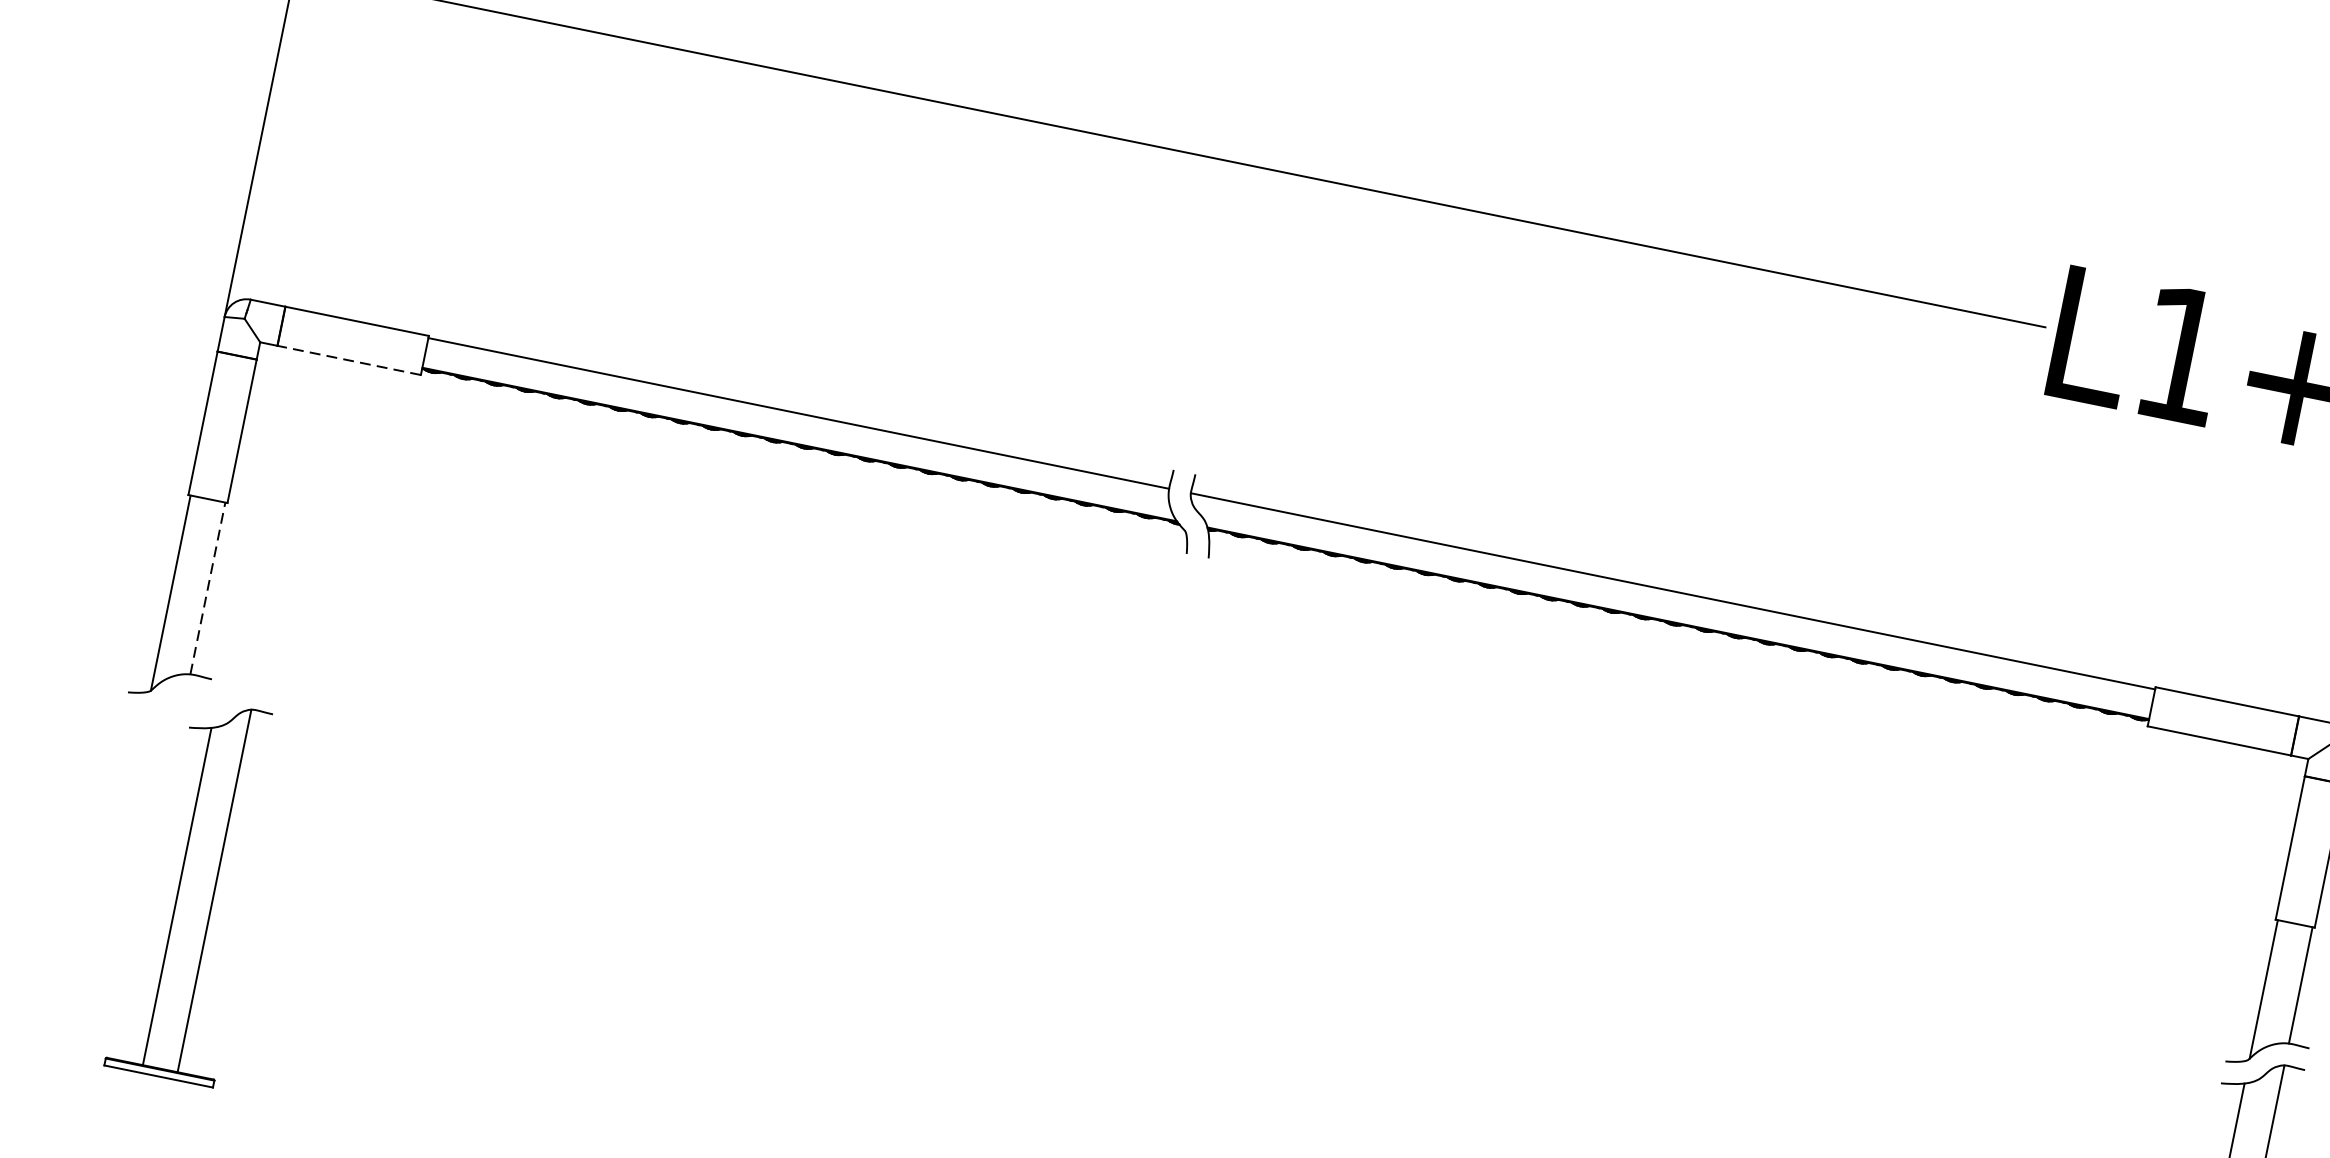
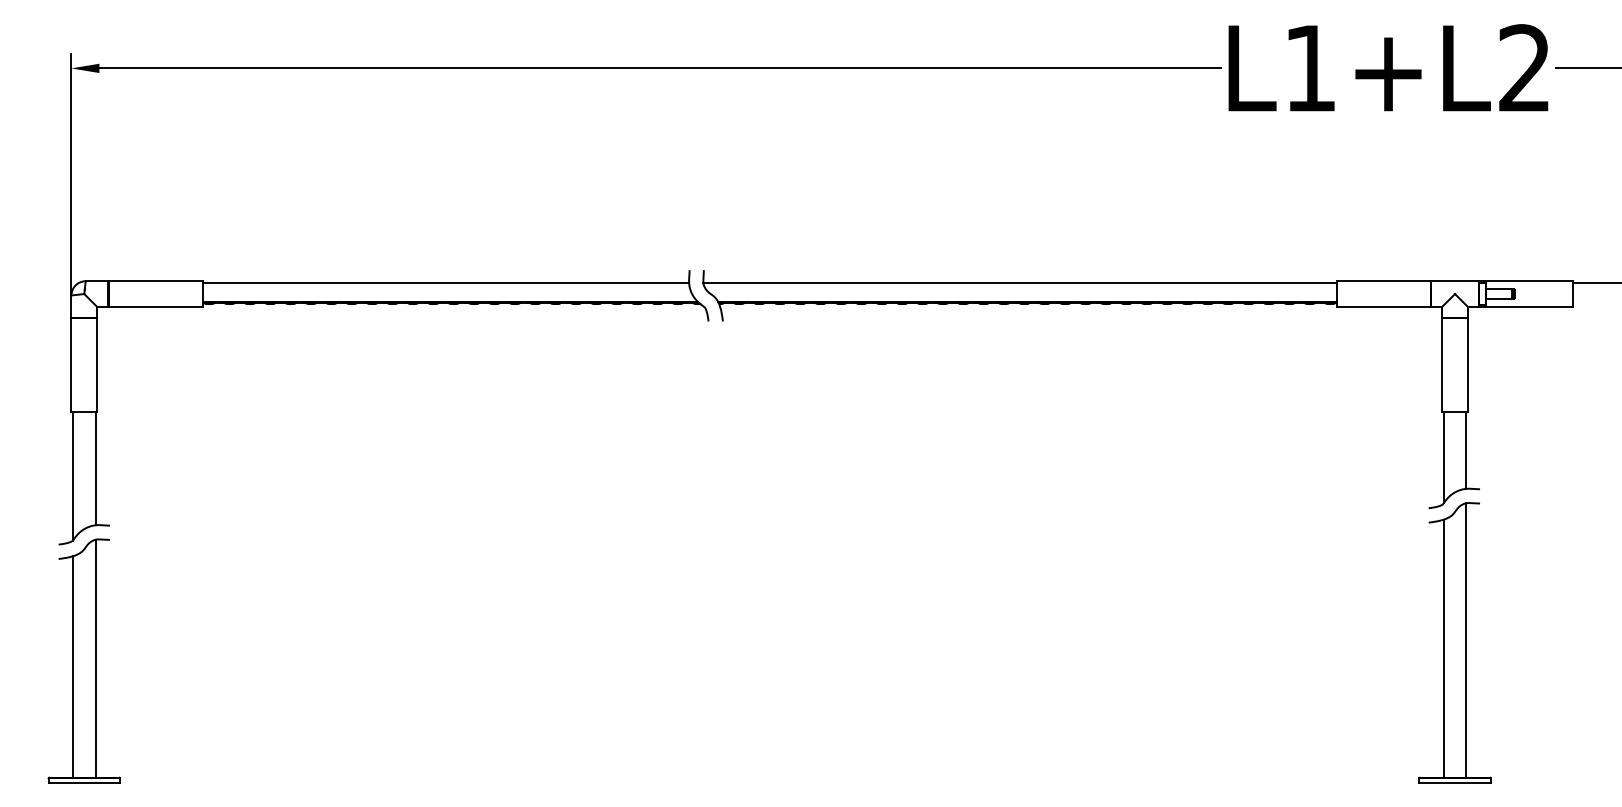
line: (349, 359) -> (155, 306), dashed -> solid
line: (207, 587) -> (95, 468), dashed -> solid
part: (195, 889) -> (83, 660), moved

